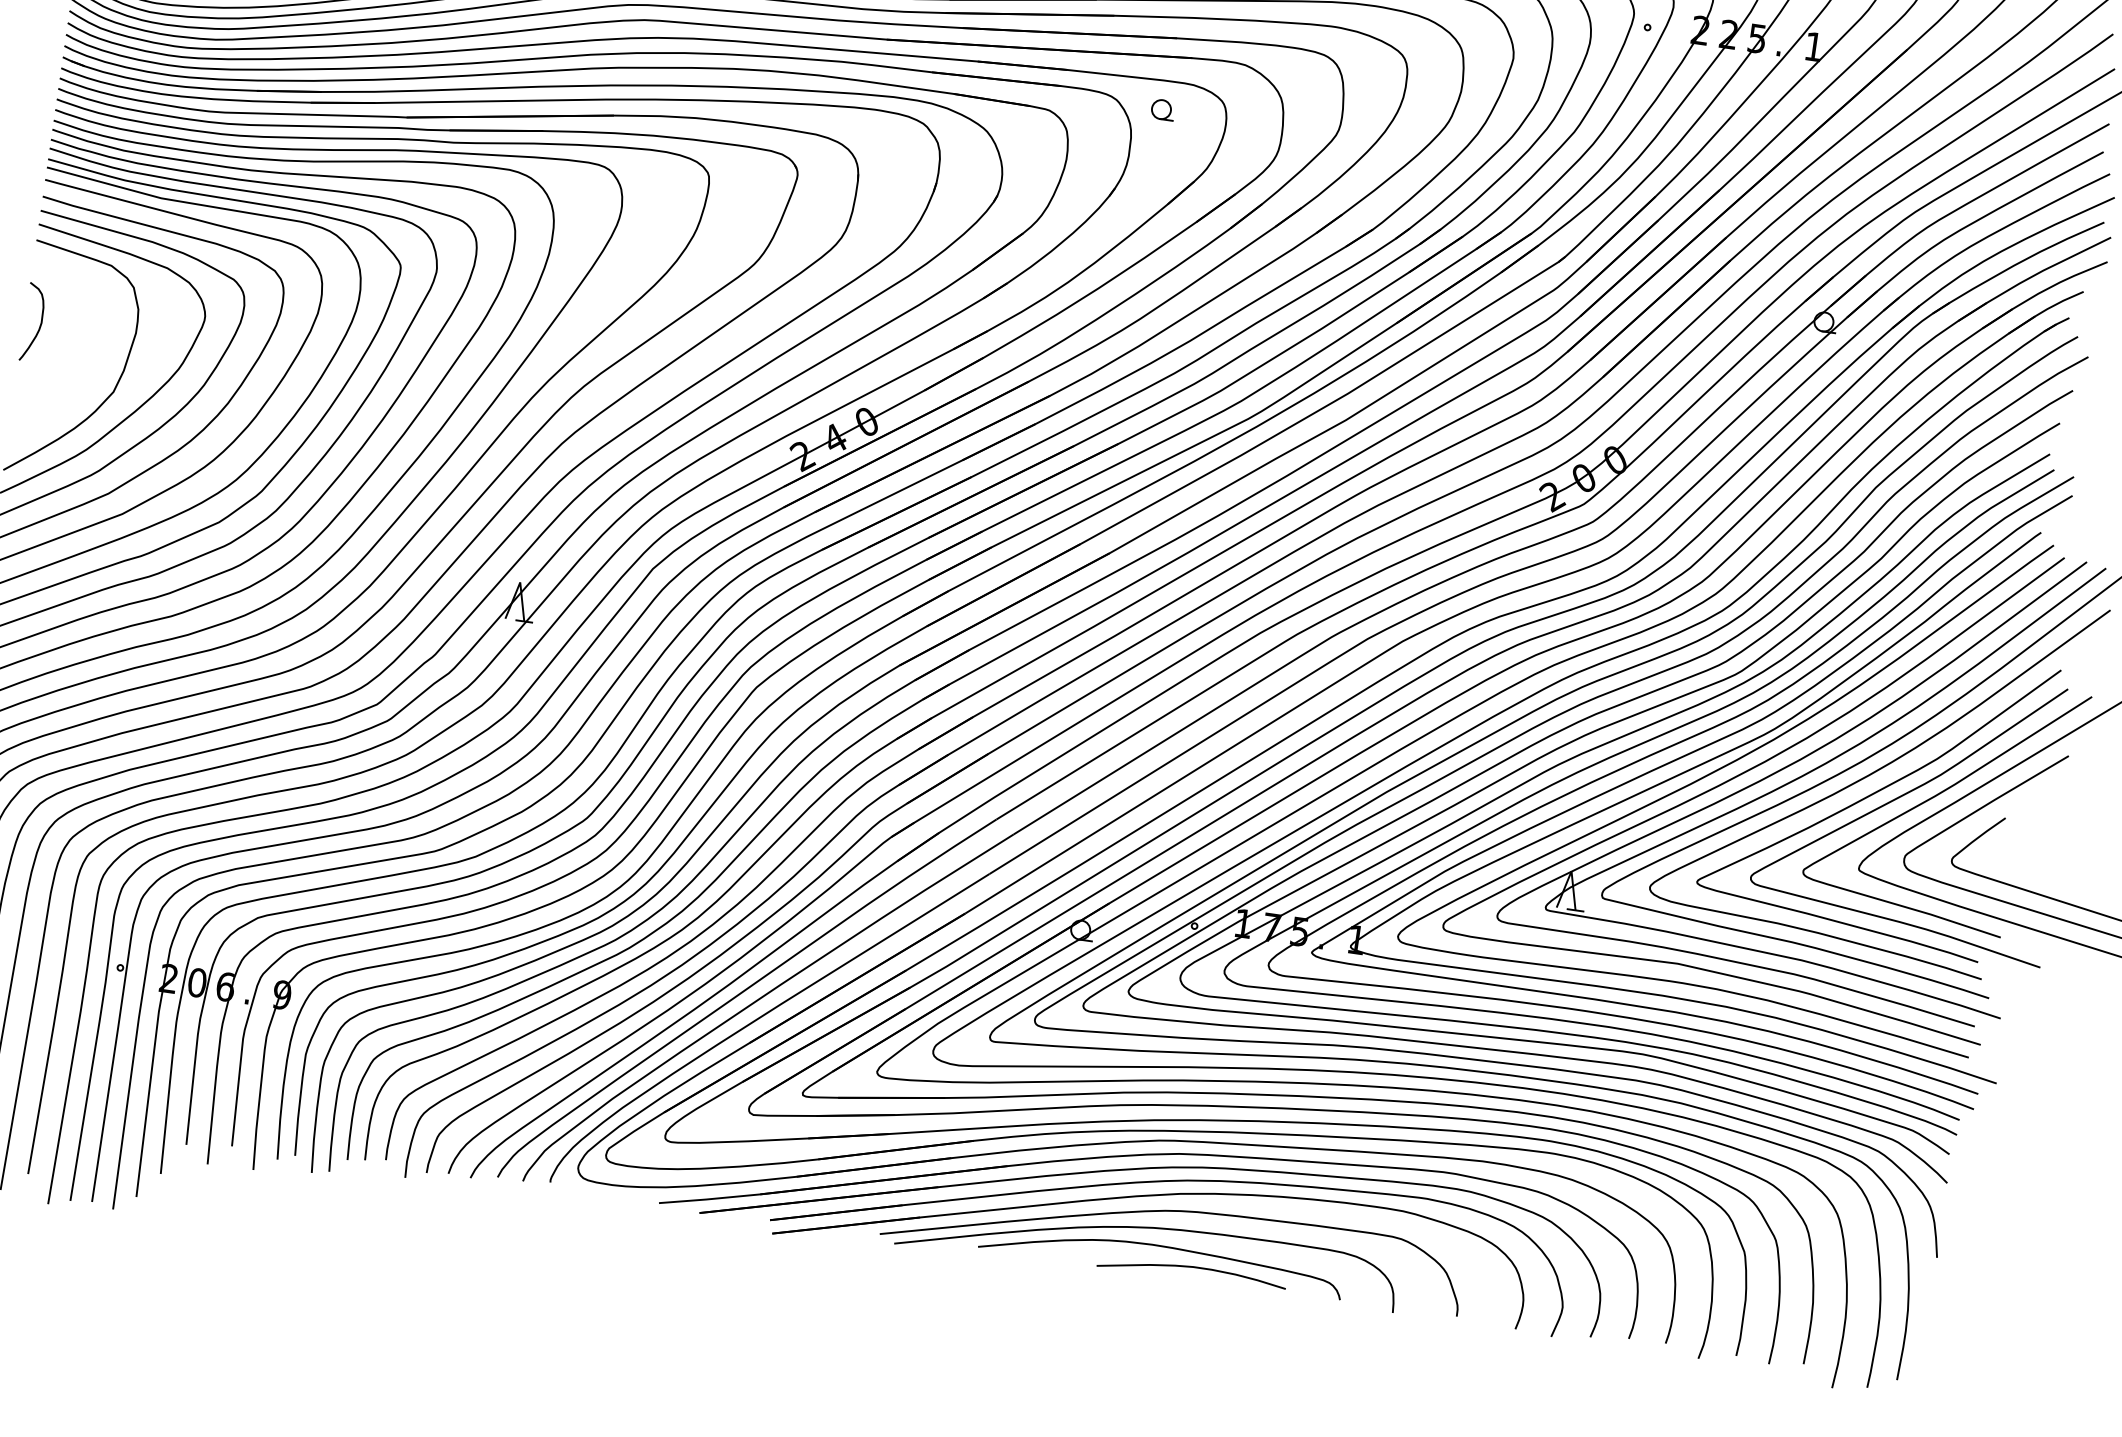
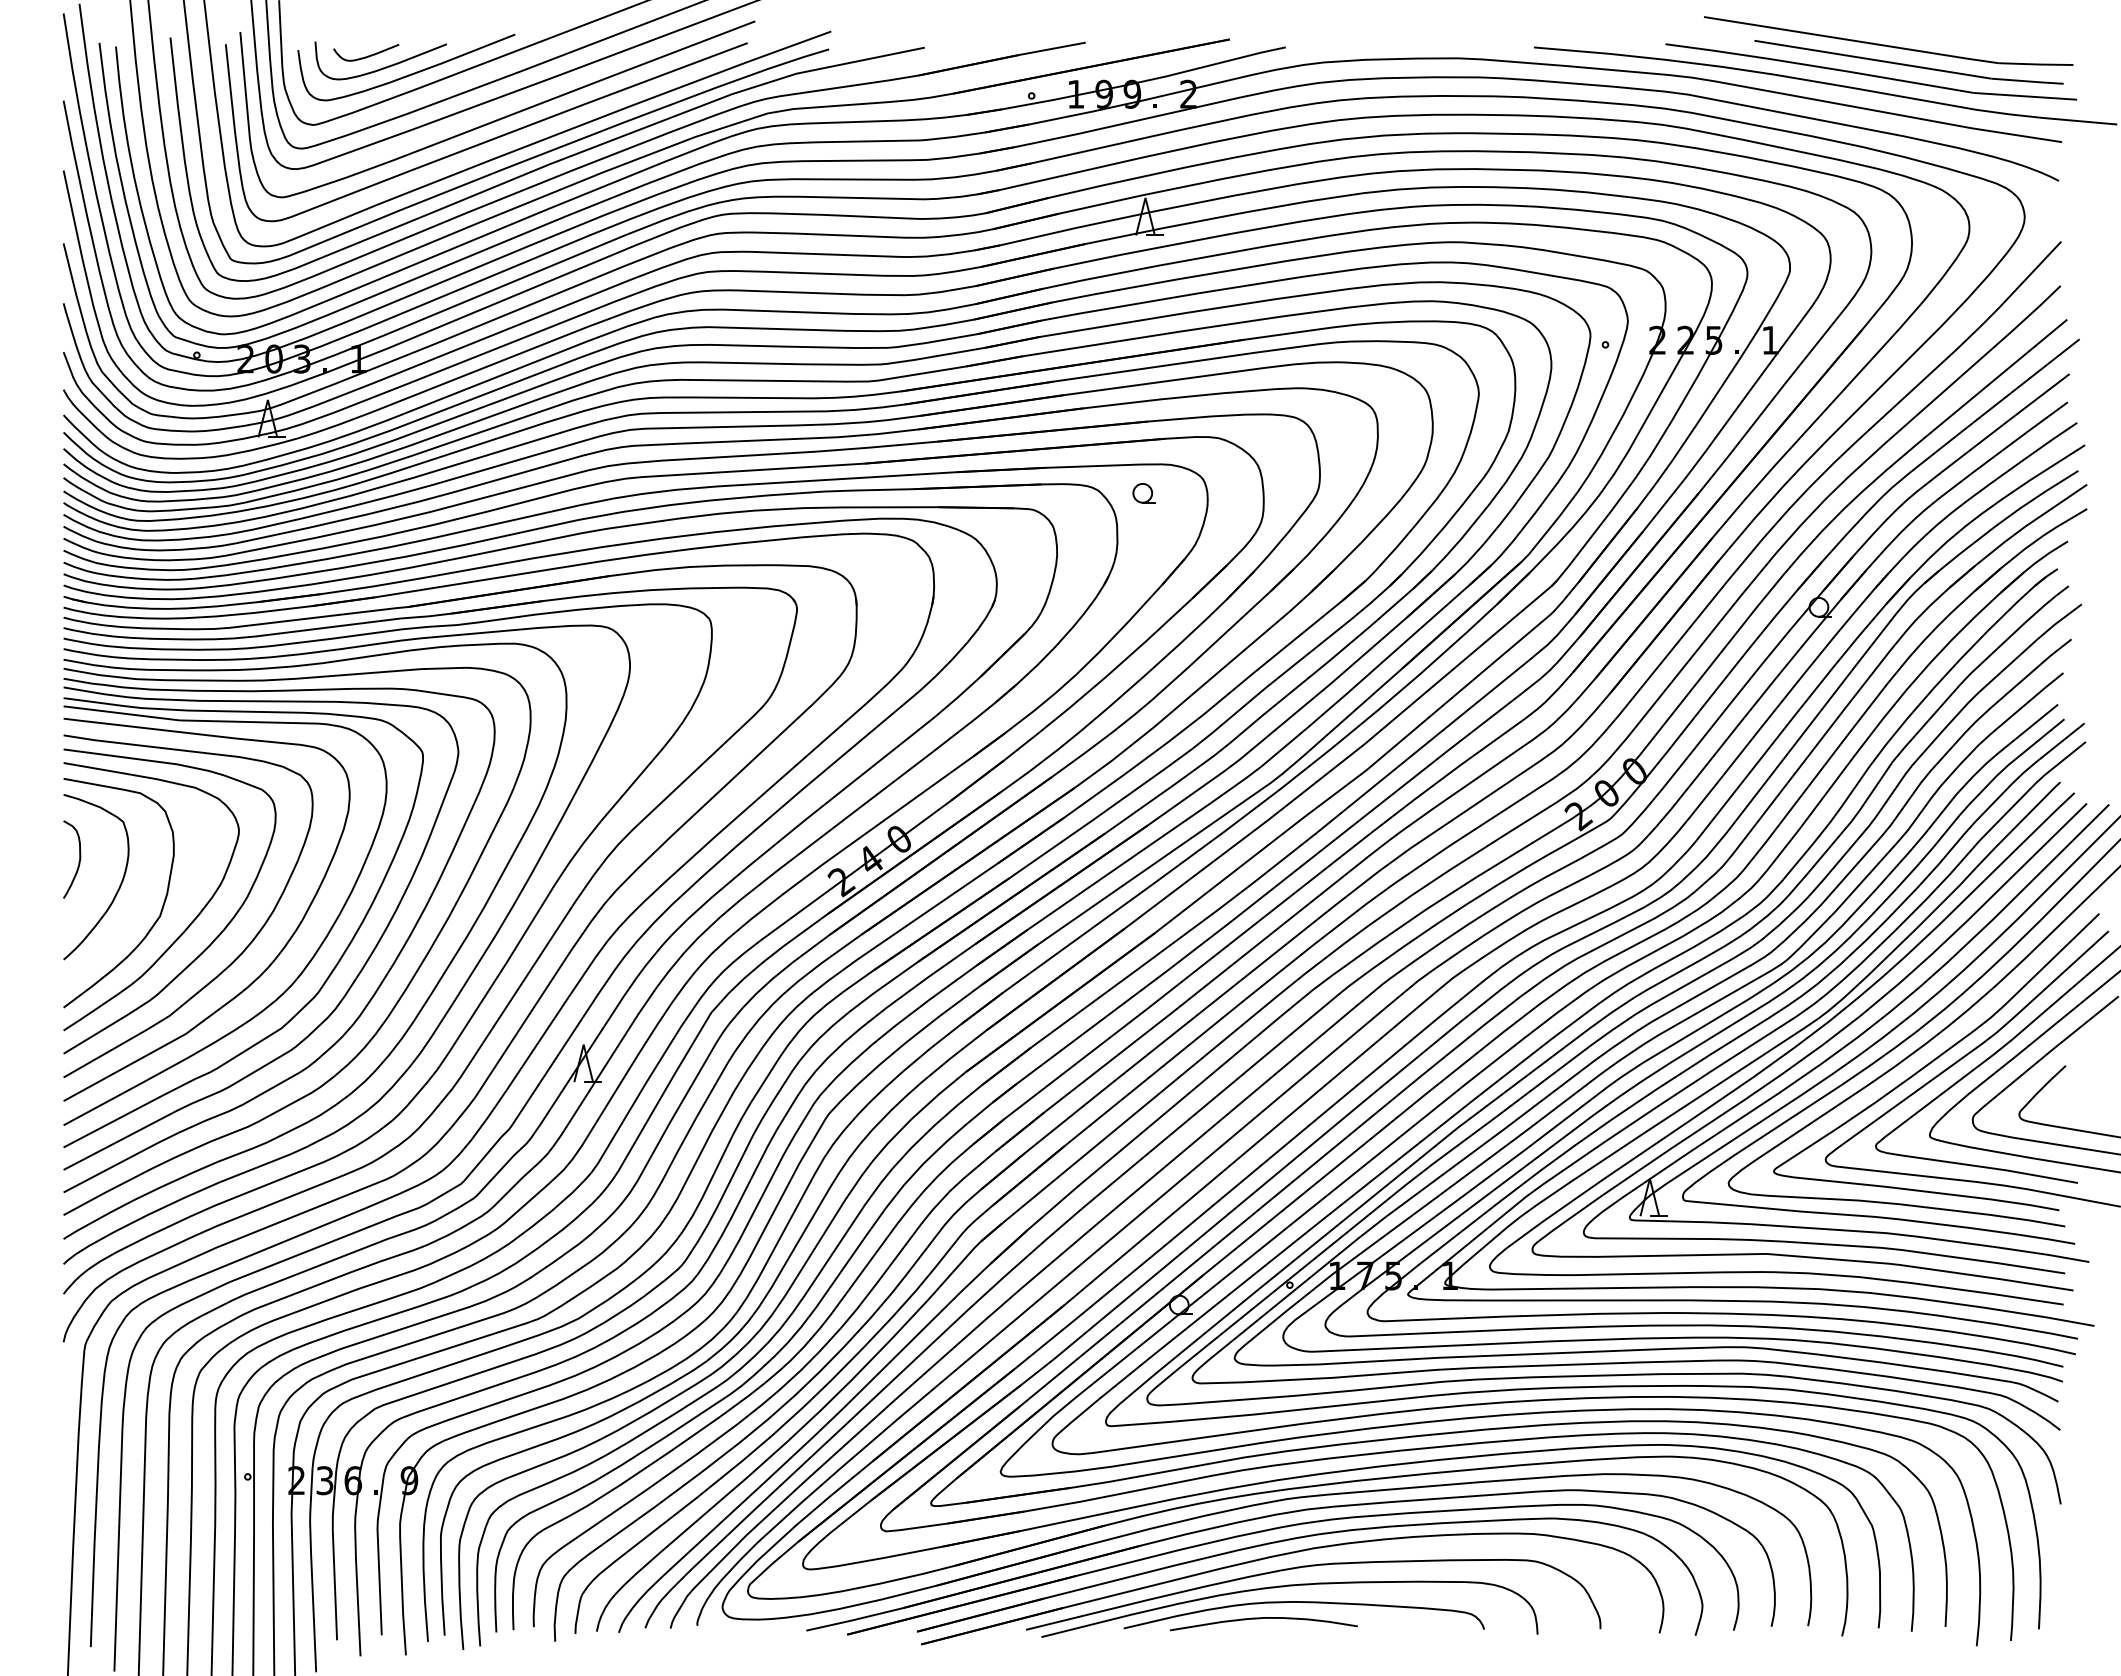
curve: (75, 357) -> (118, 887), added
text: (196, 982) -> (324, 1480), 0 -> 3
curve: (1189, 1268) -> (1260, 1619), moved

